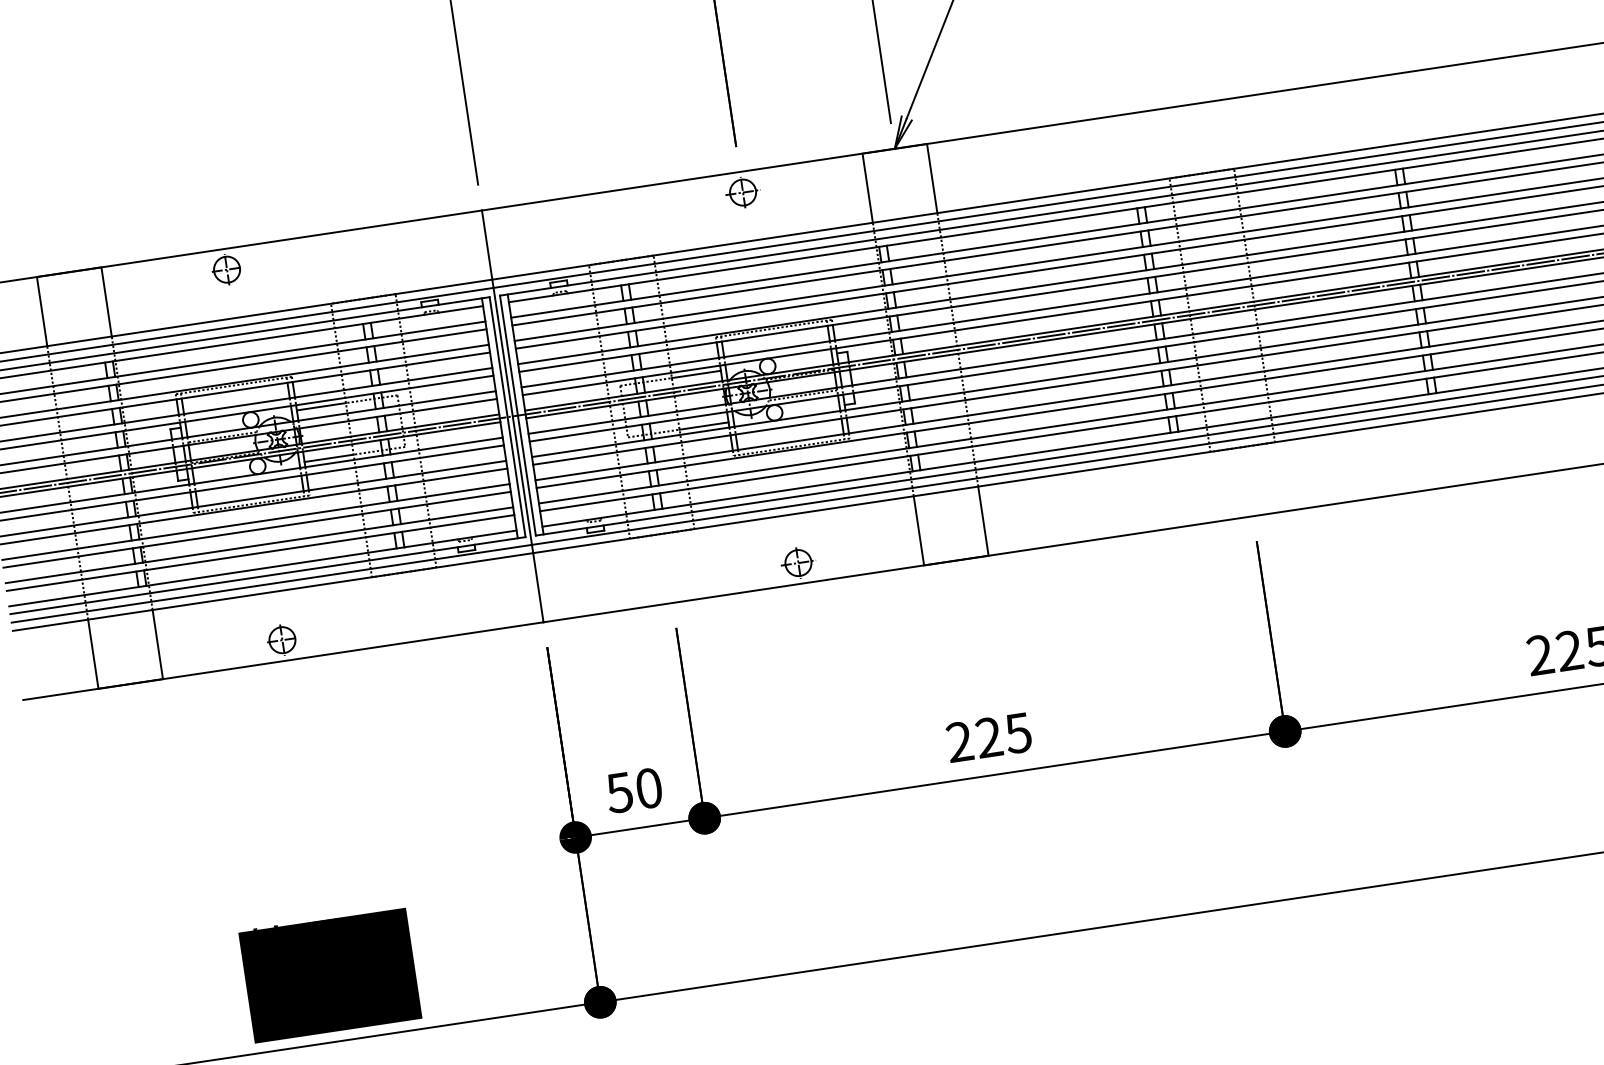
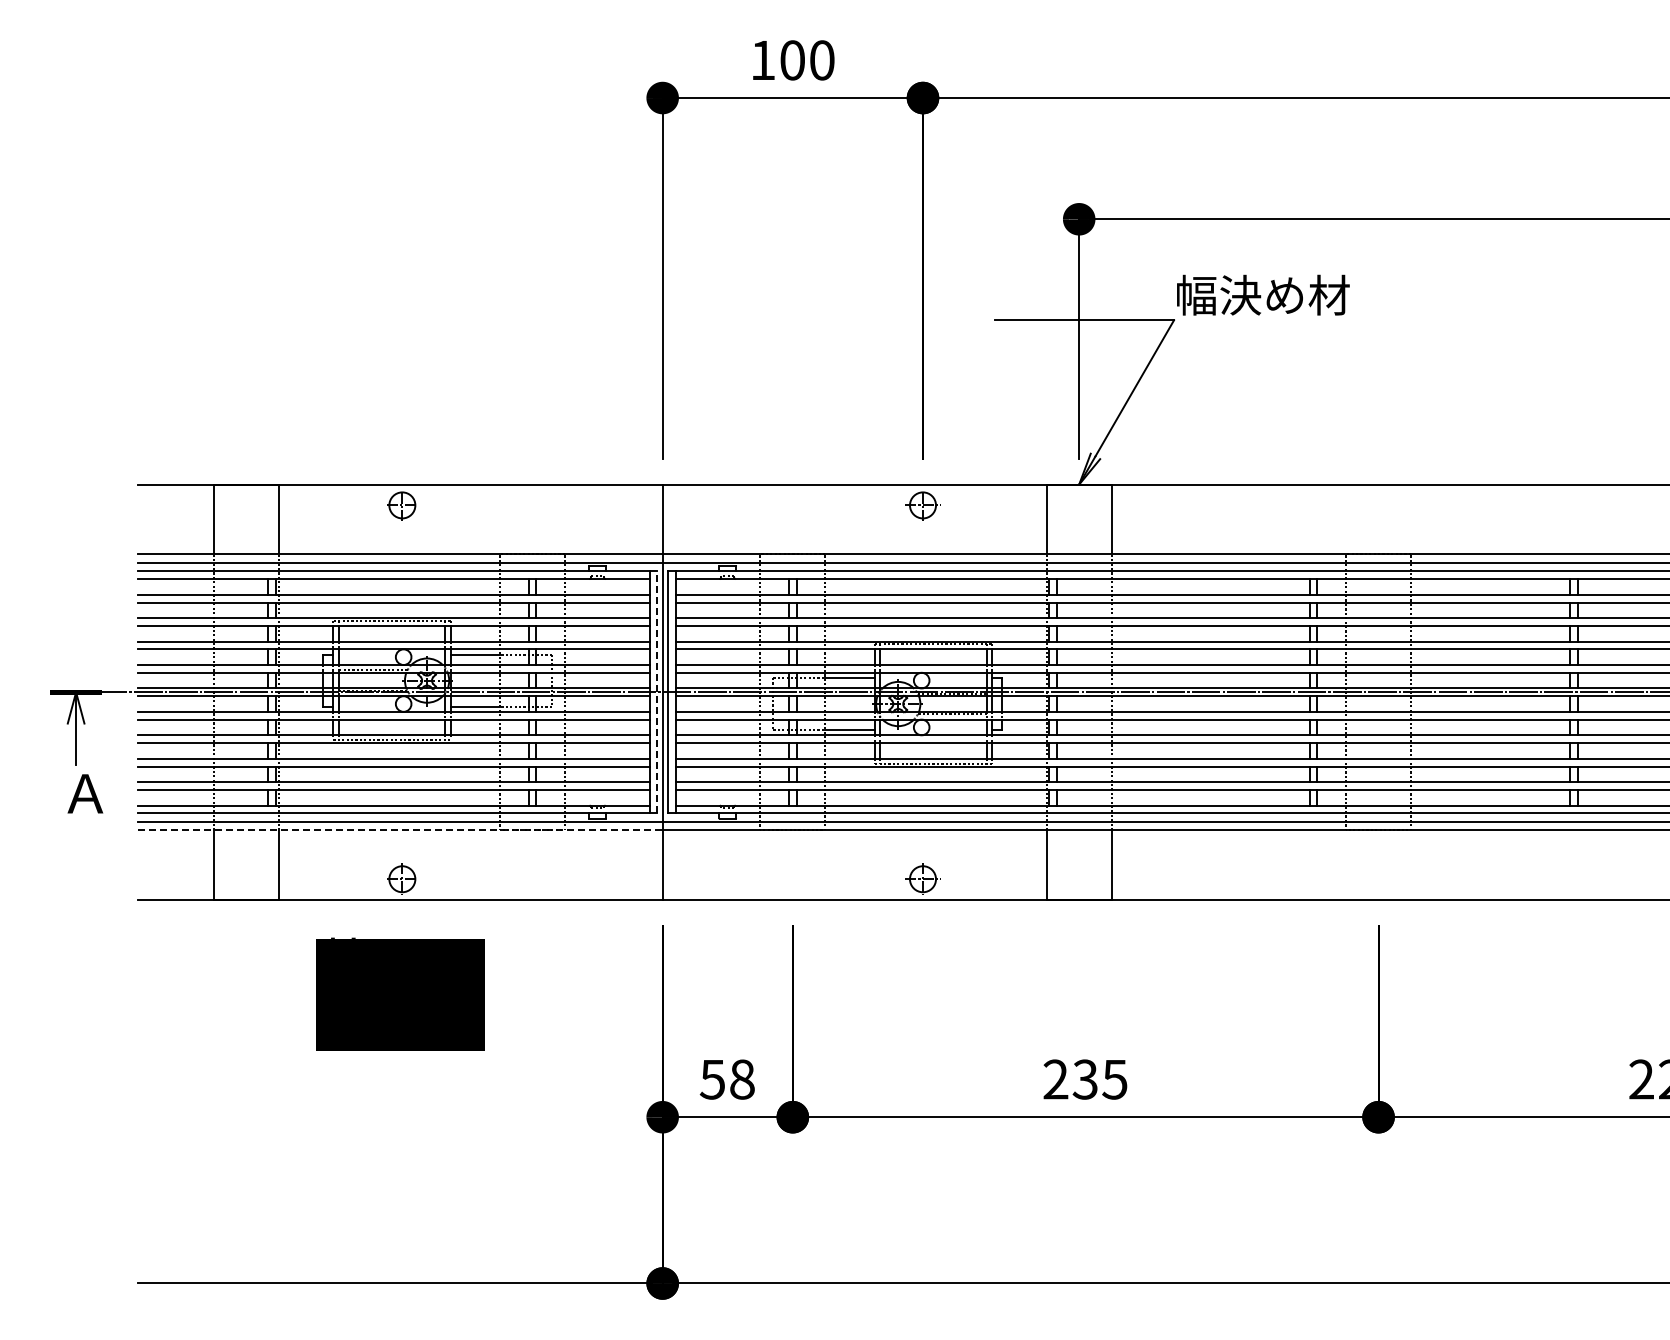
line: (507, 416) -> (657, 691), solid -> dashed
line: (273, 592) -> (400, 830), solid -> dashed
text: (988, 737) -> (1084, 1079), 225 -> 235
text: (649, 788) -> (742, 1079), 50 -> 58
text: (330, 973) -> (400, 993), moved

